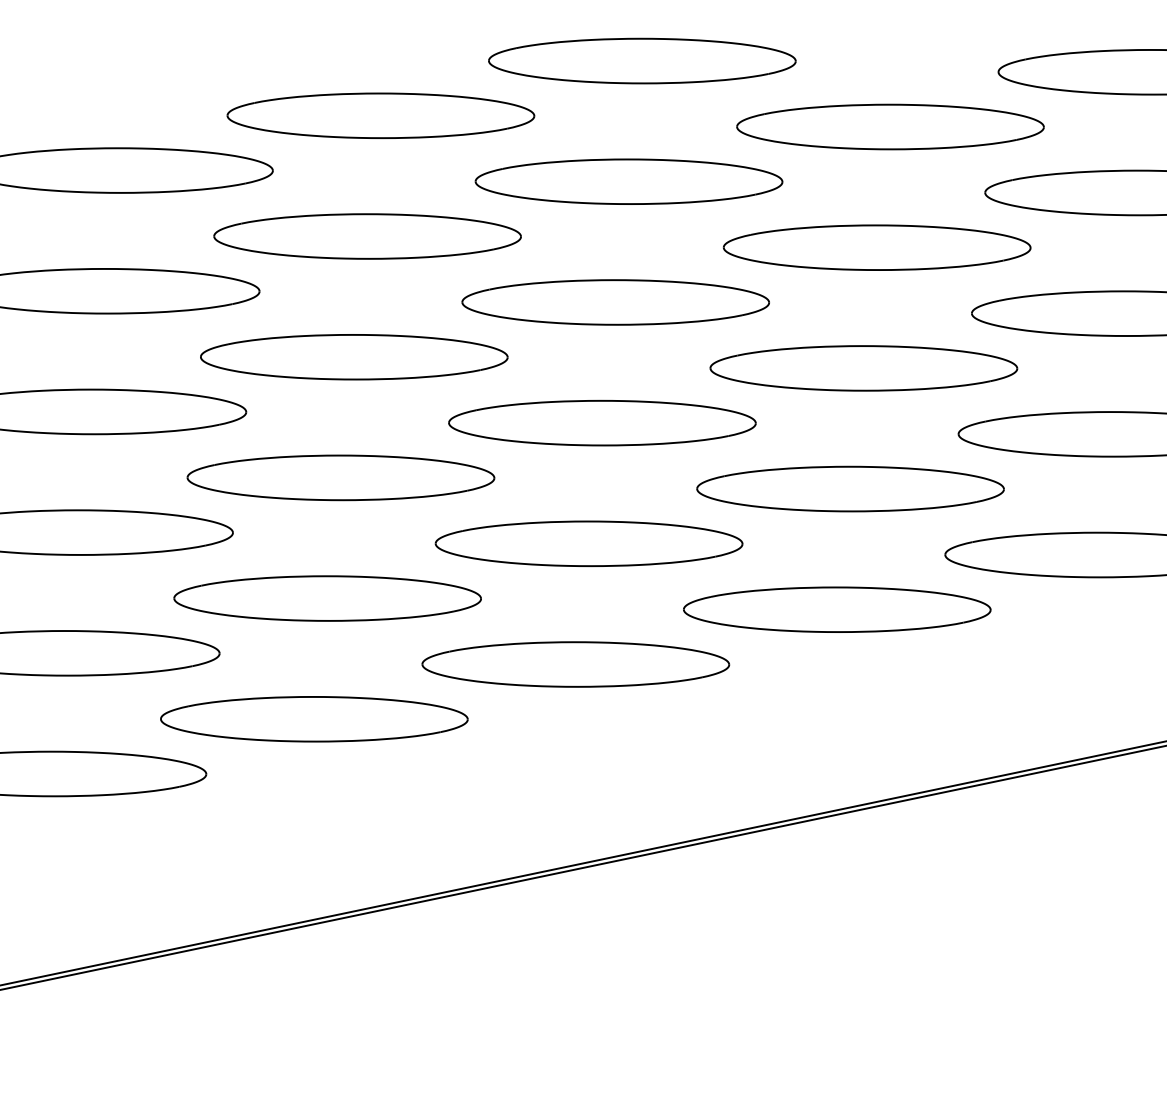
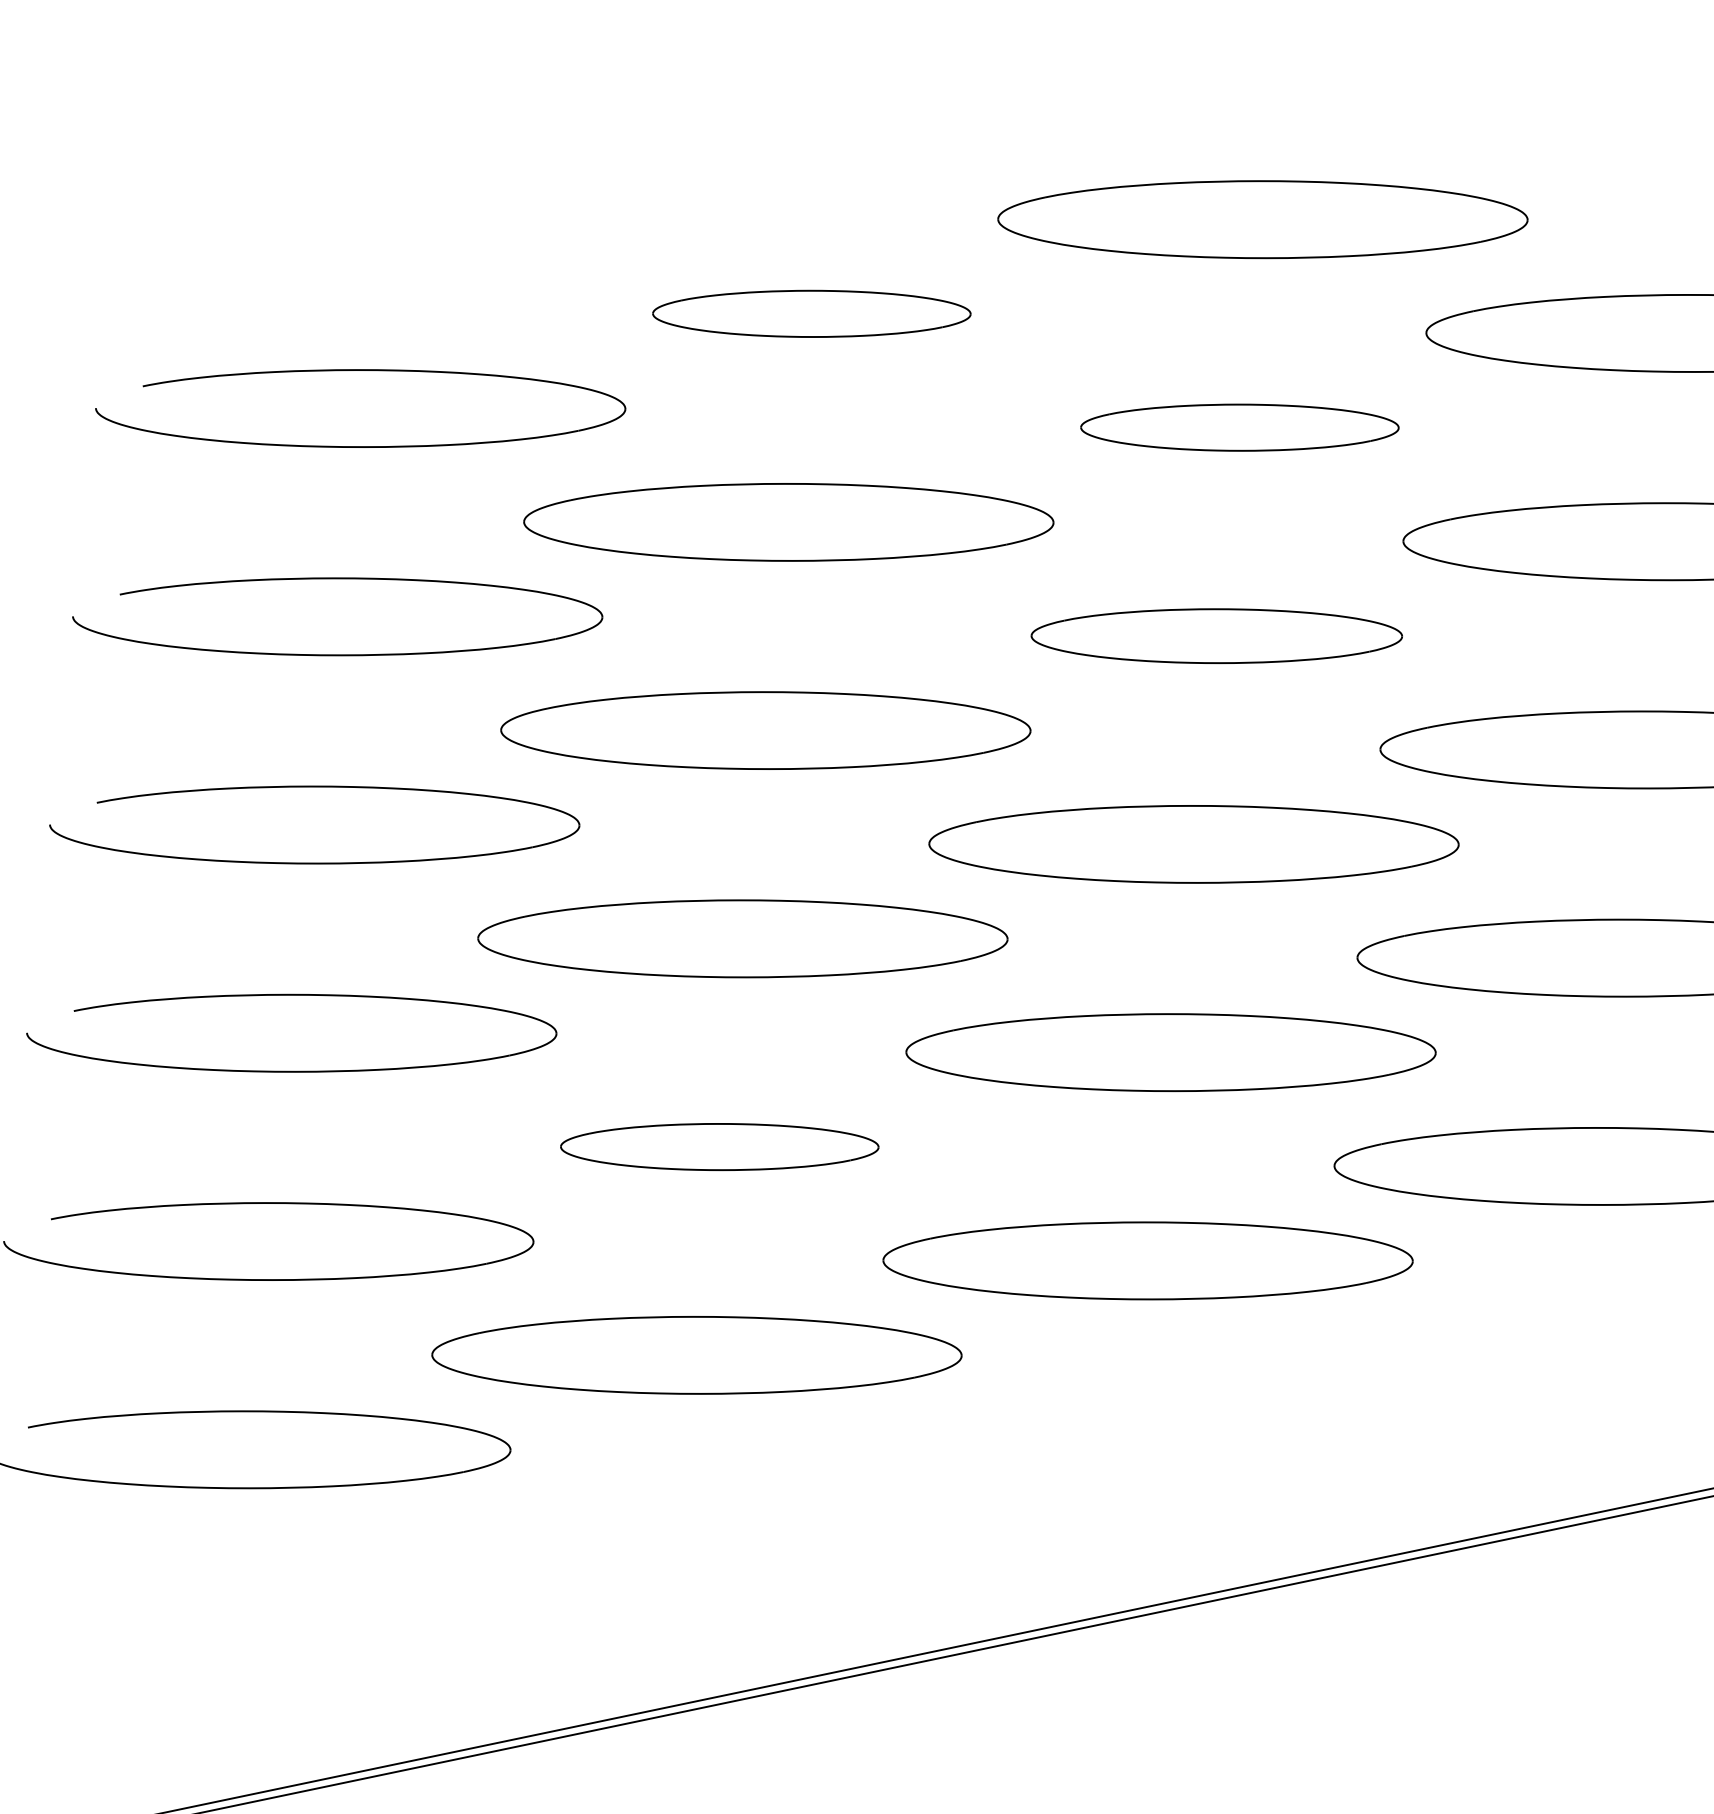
part: (380, 115) -> (811, 313), size x0.6
part: (628, 181) -> (1238, 427), size x0.6
part: (615, 302) -> (1216, 636), size x0.7
part: (327, 598) -> (719, 1146), size x0.6

